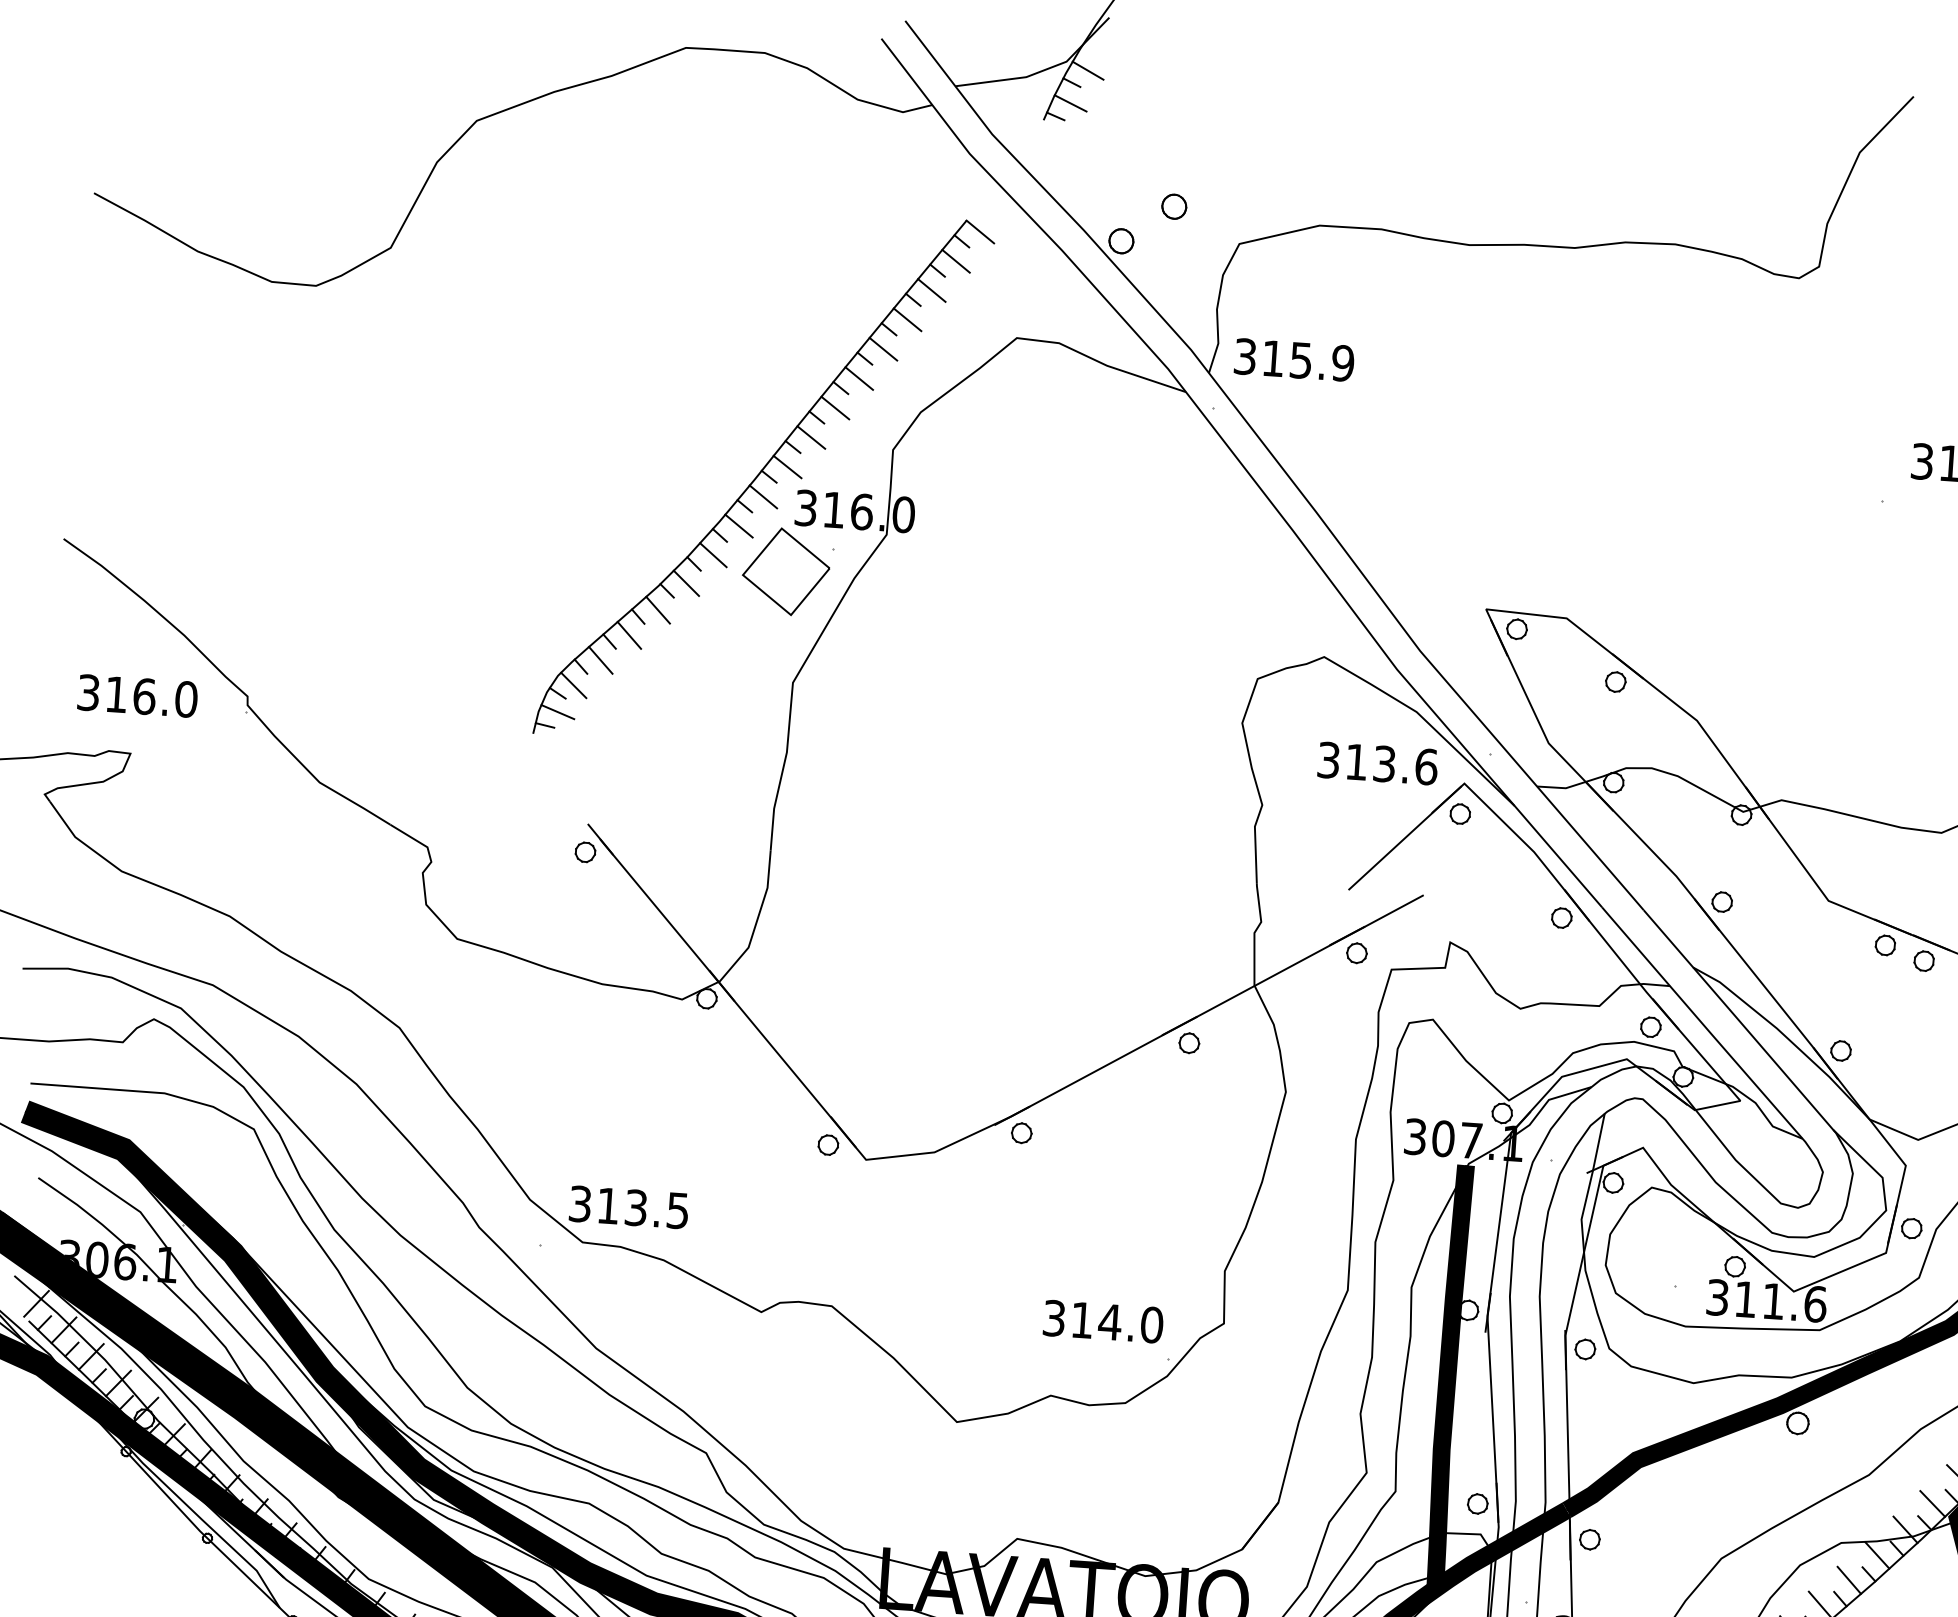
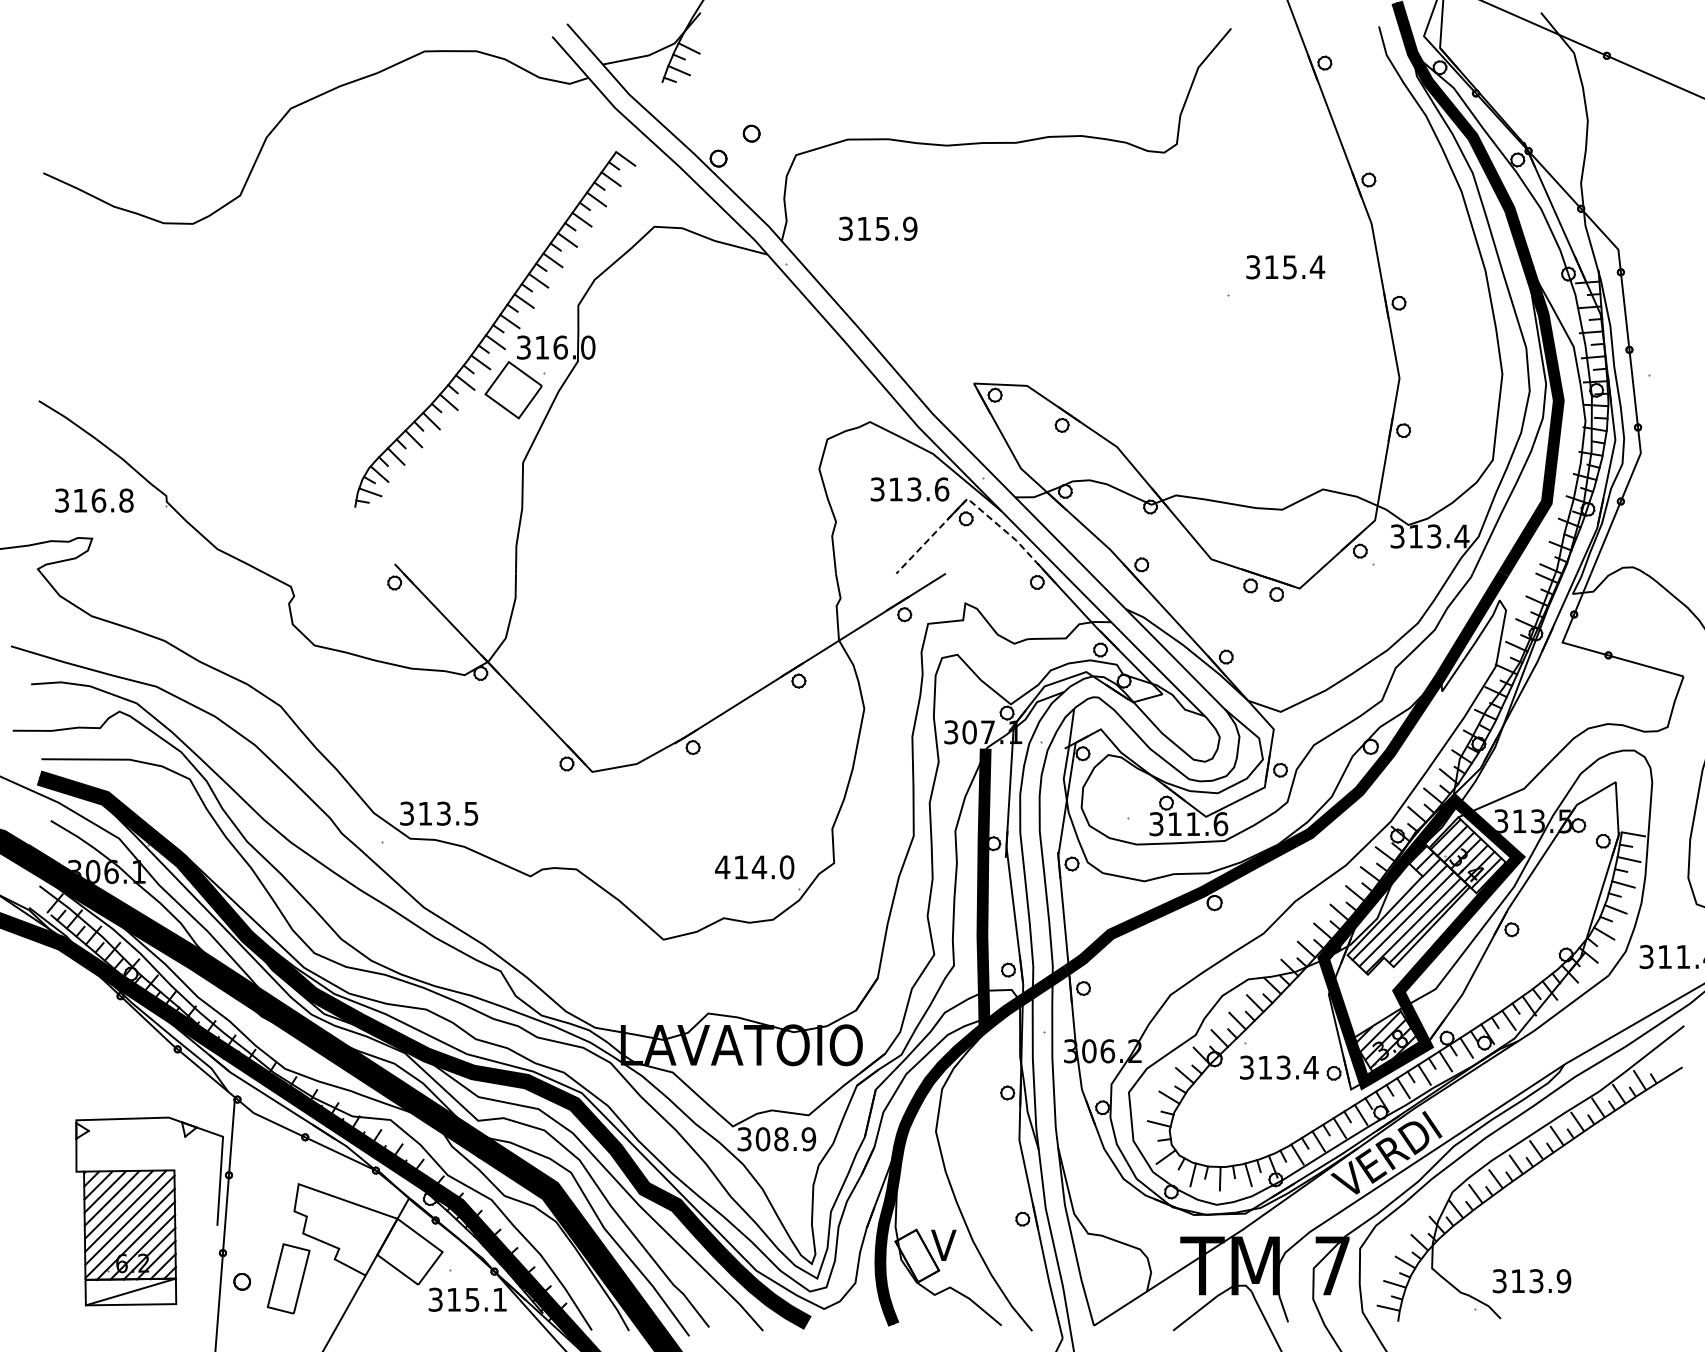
text: (1294, 359) -> (878, 228), moved
text: (186, 699) -> (126, 500), 316.0 -> 316.8
line: (1467, 786) -> (969, 500), solid -> dashed
text: (1053, 1318) -> (722, 867), 314.0 -> 414.0

